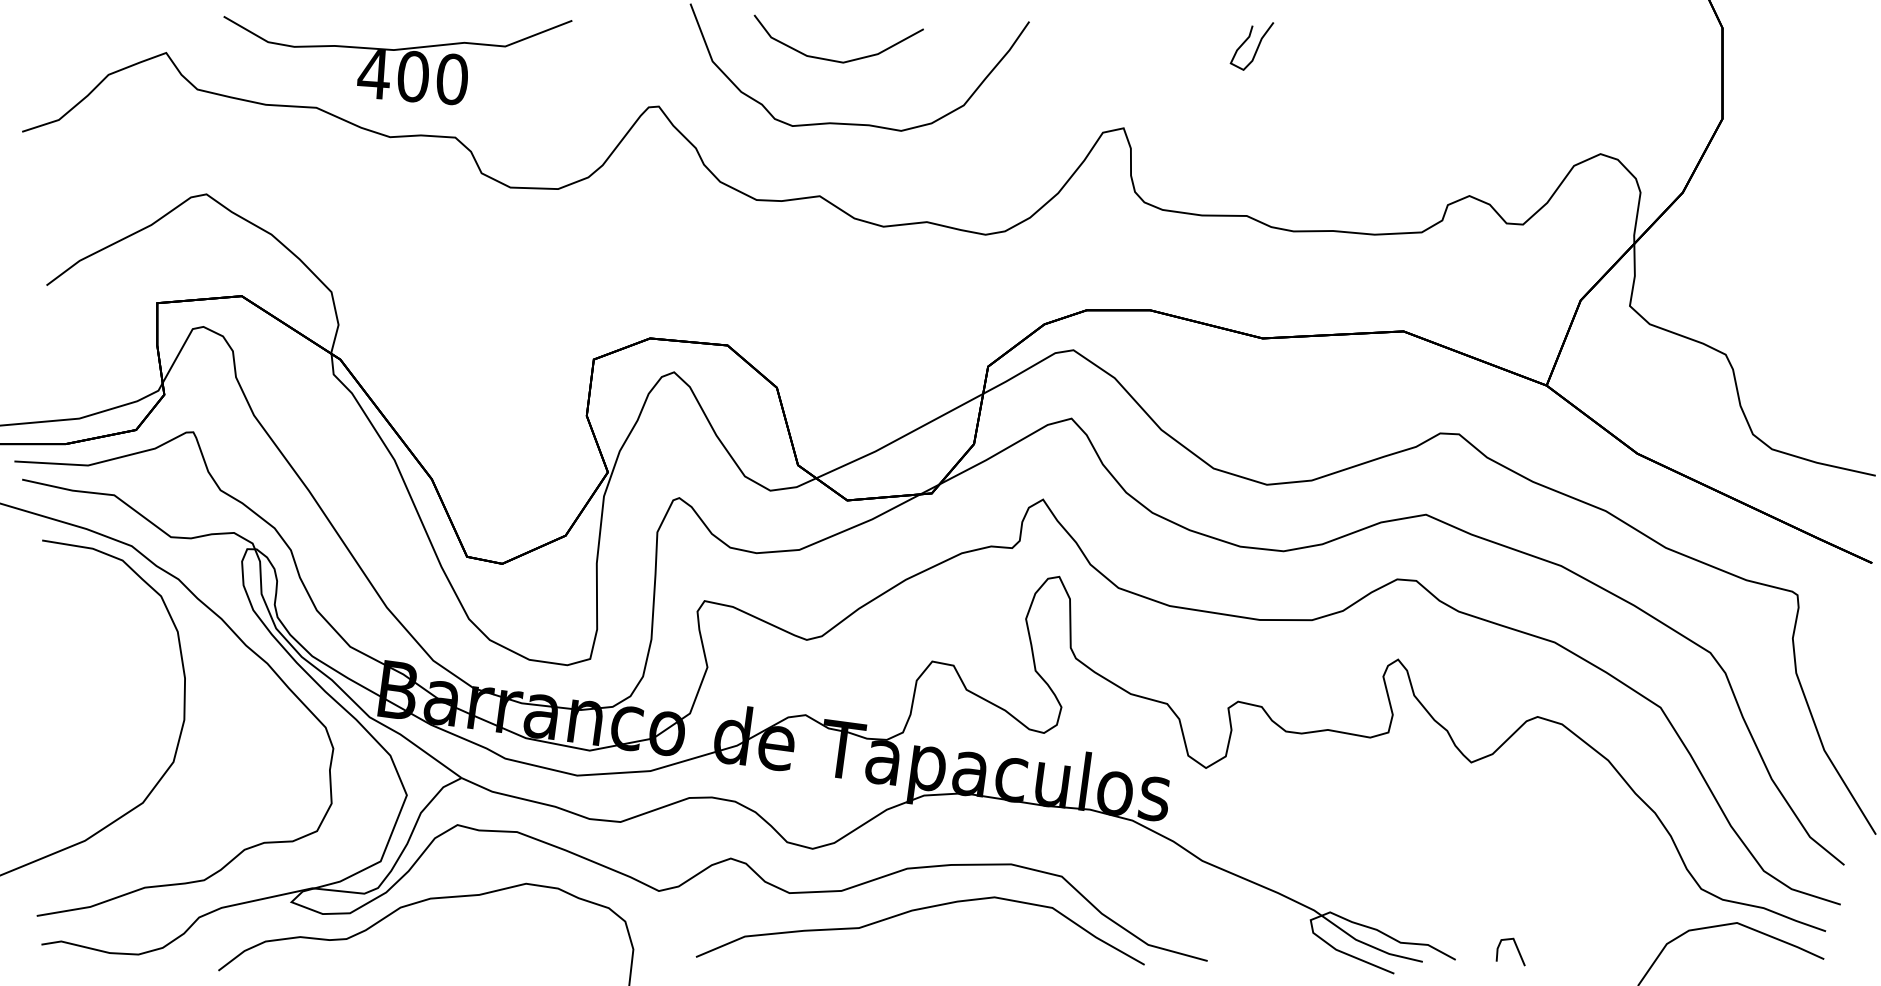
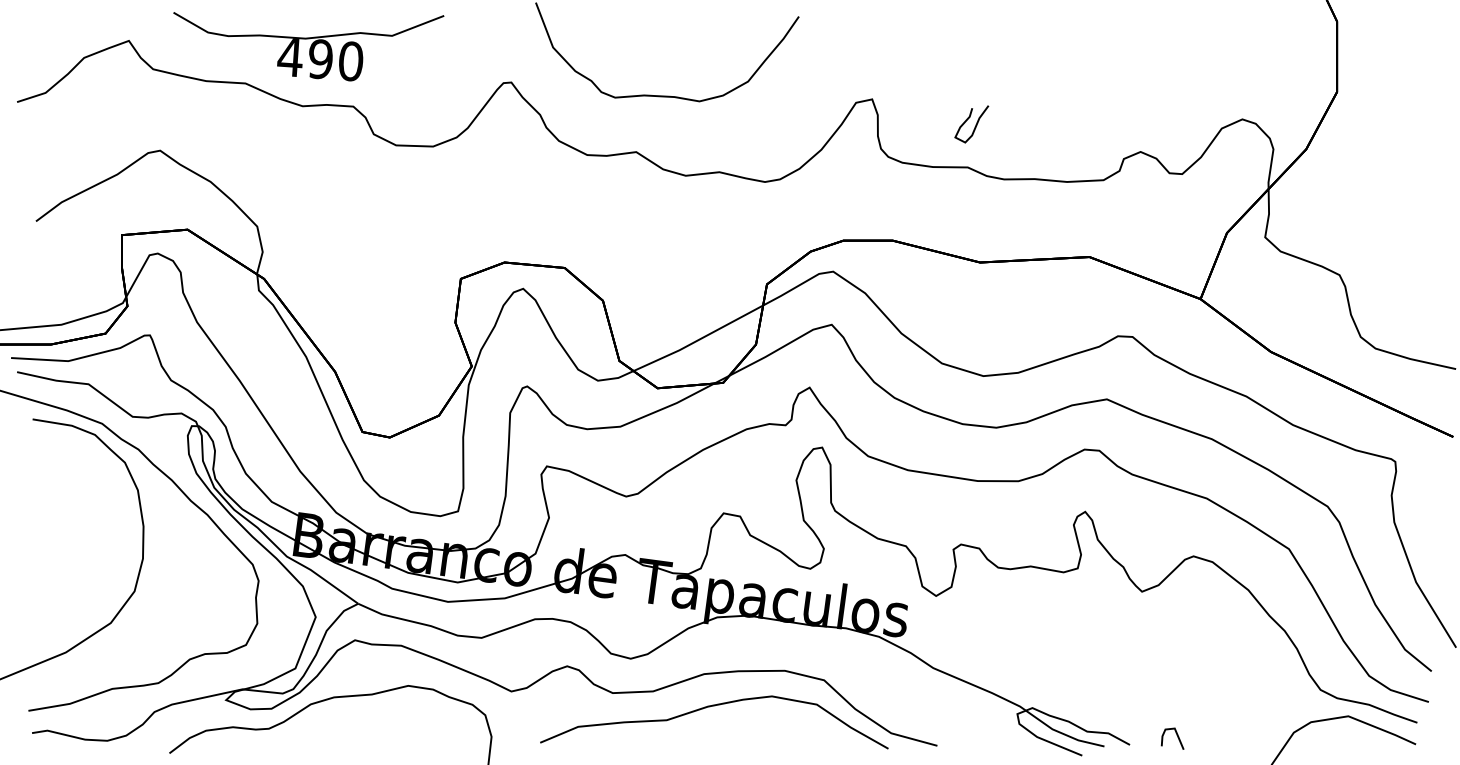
curve: (1256, 48) -> (975, 125), moved
curve: (832, 59) -> (646, 45), removed
text: (412, 76) -> (320, 59), 400 -> 490

